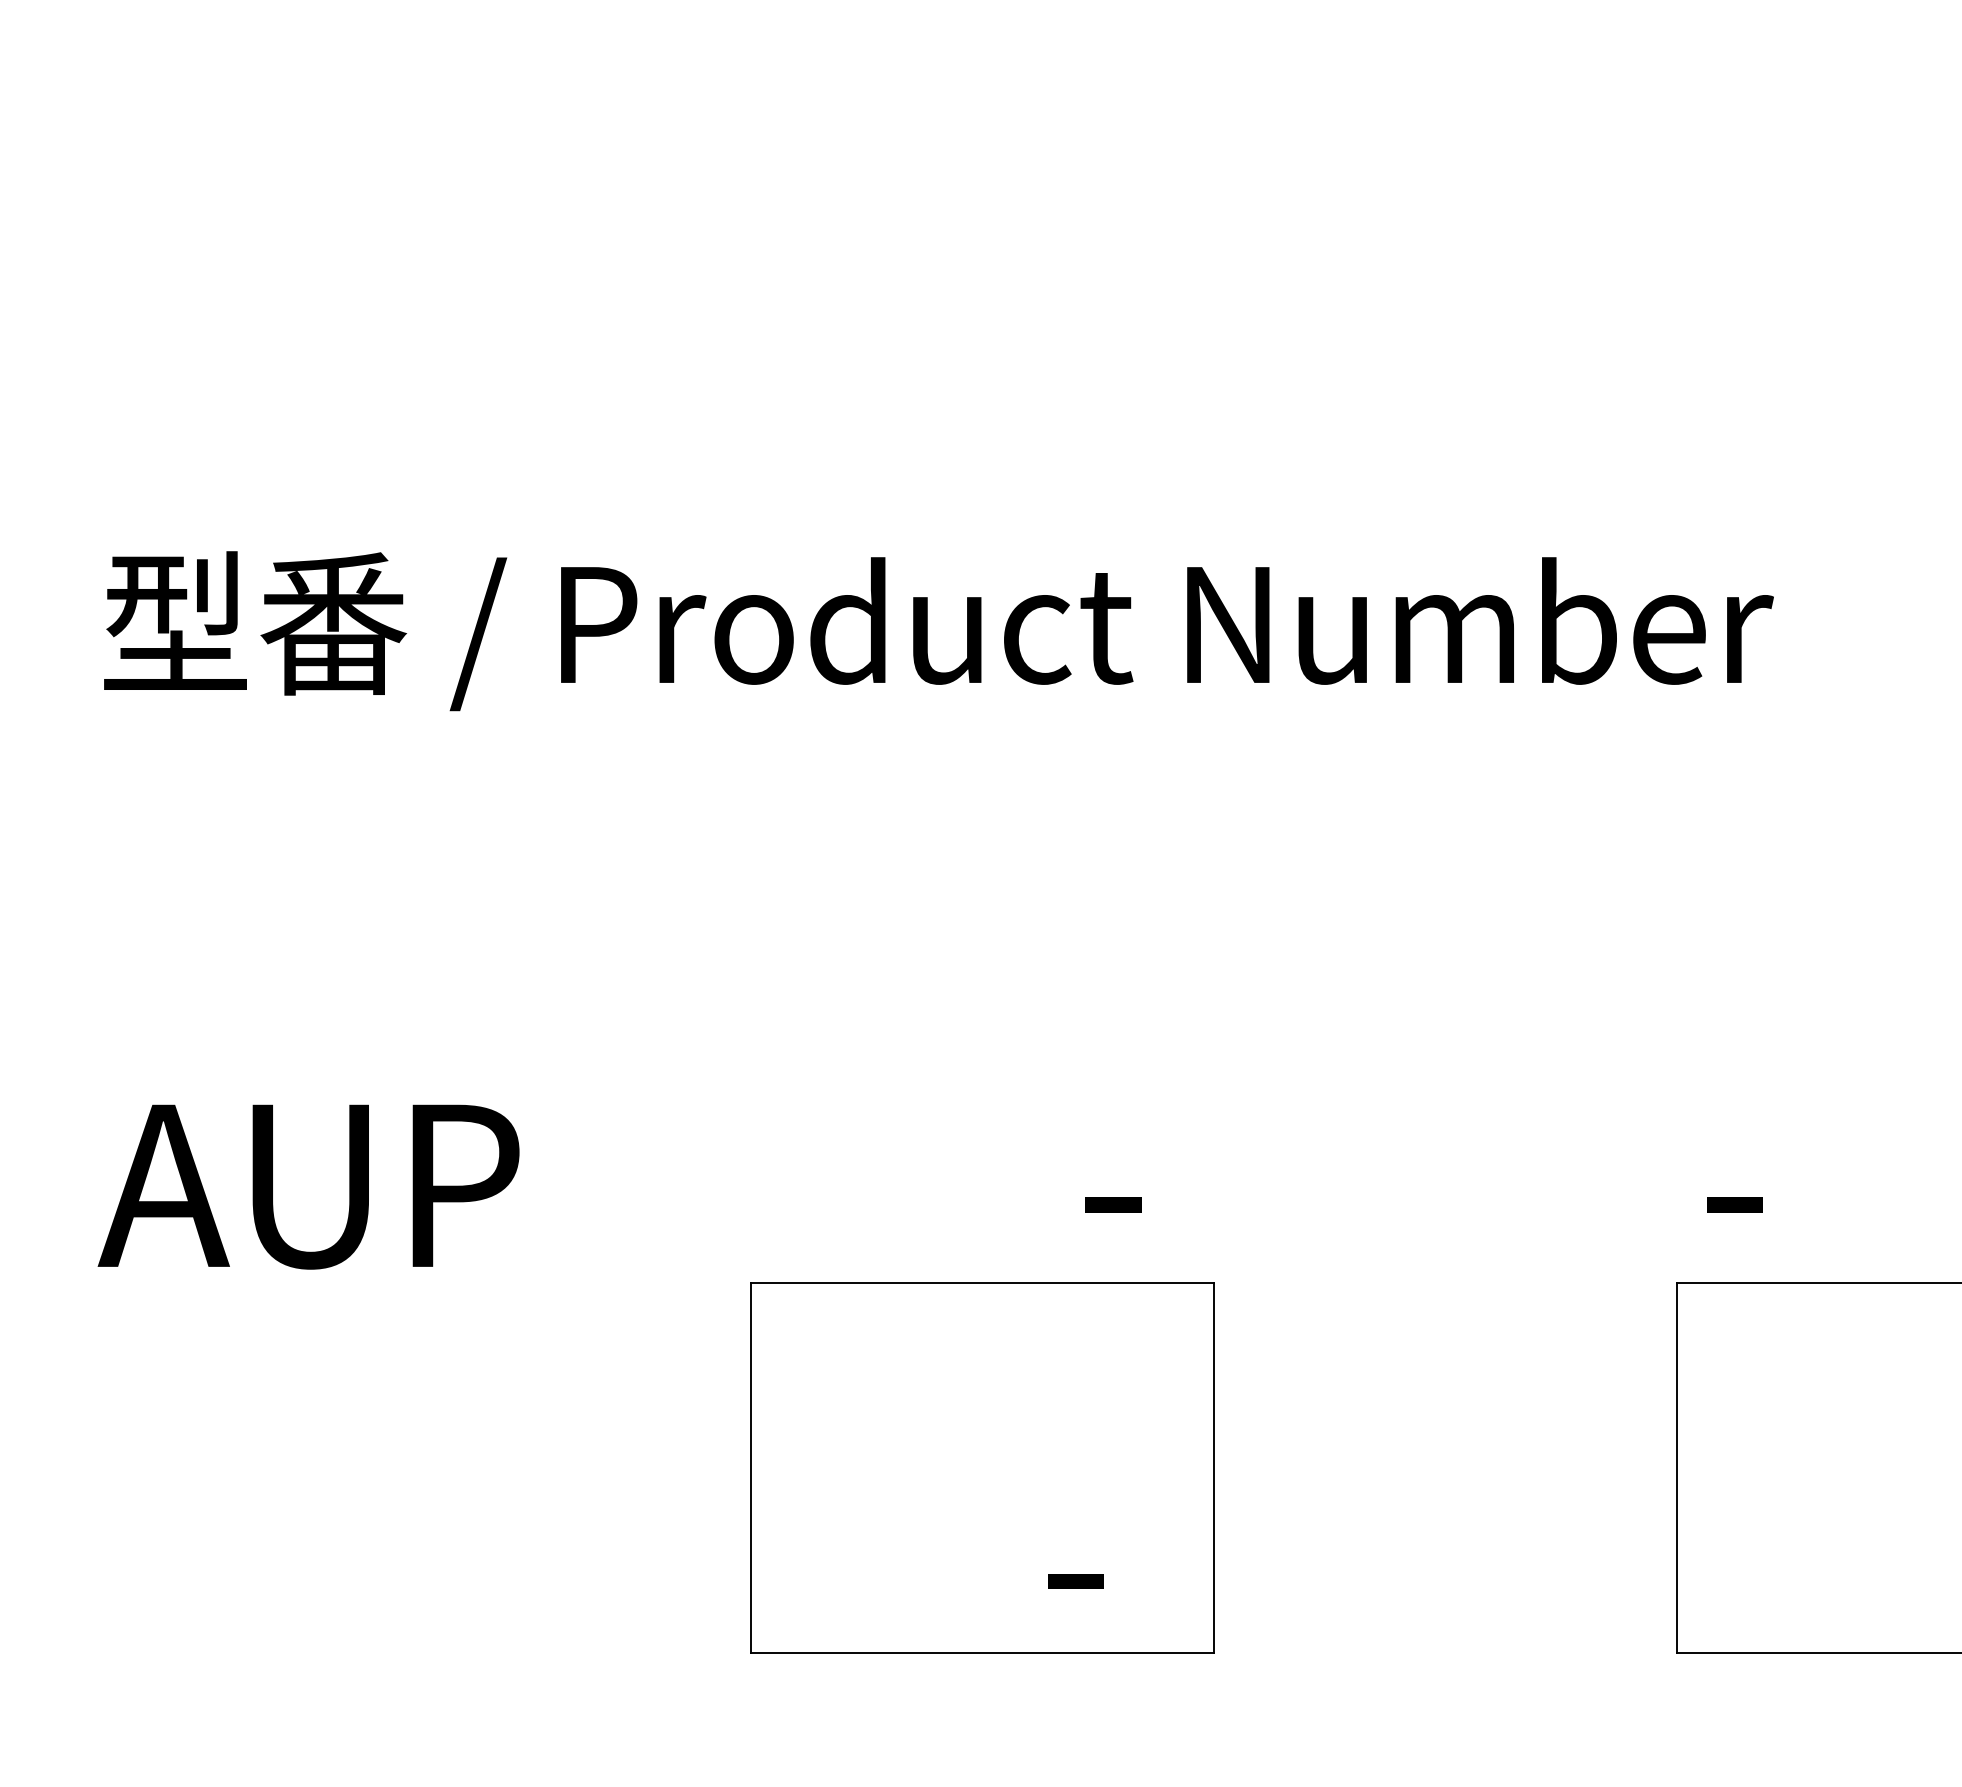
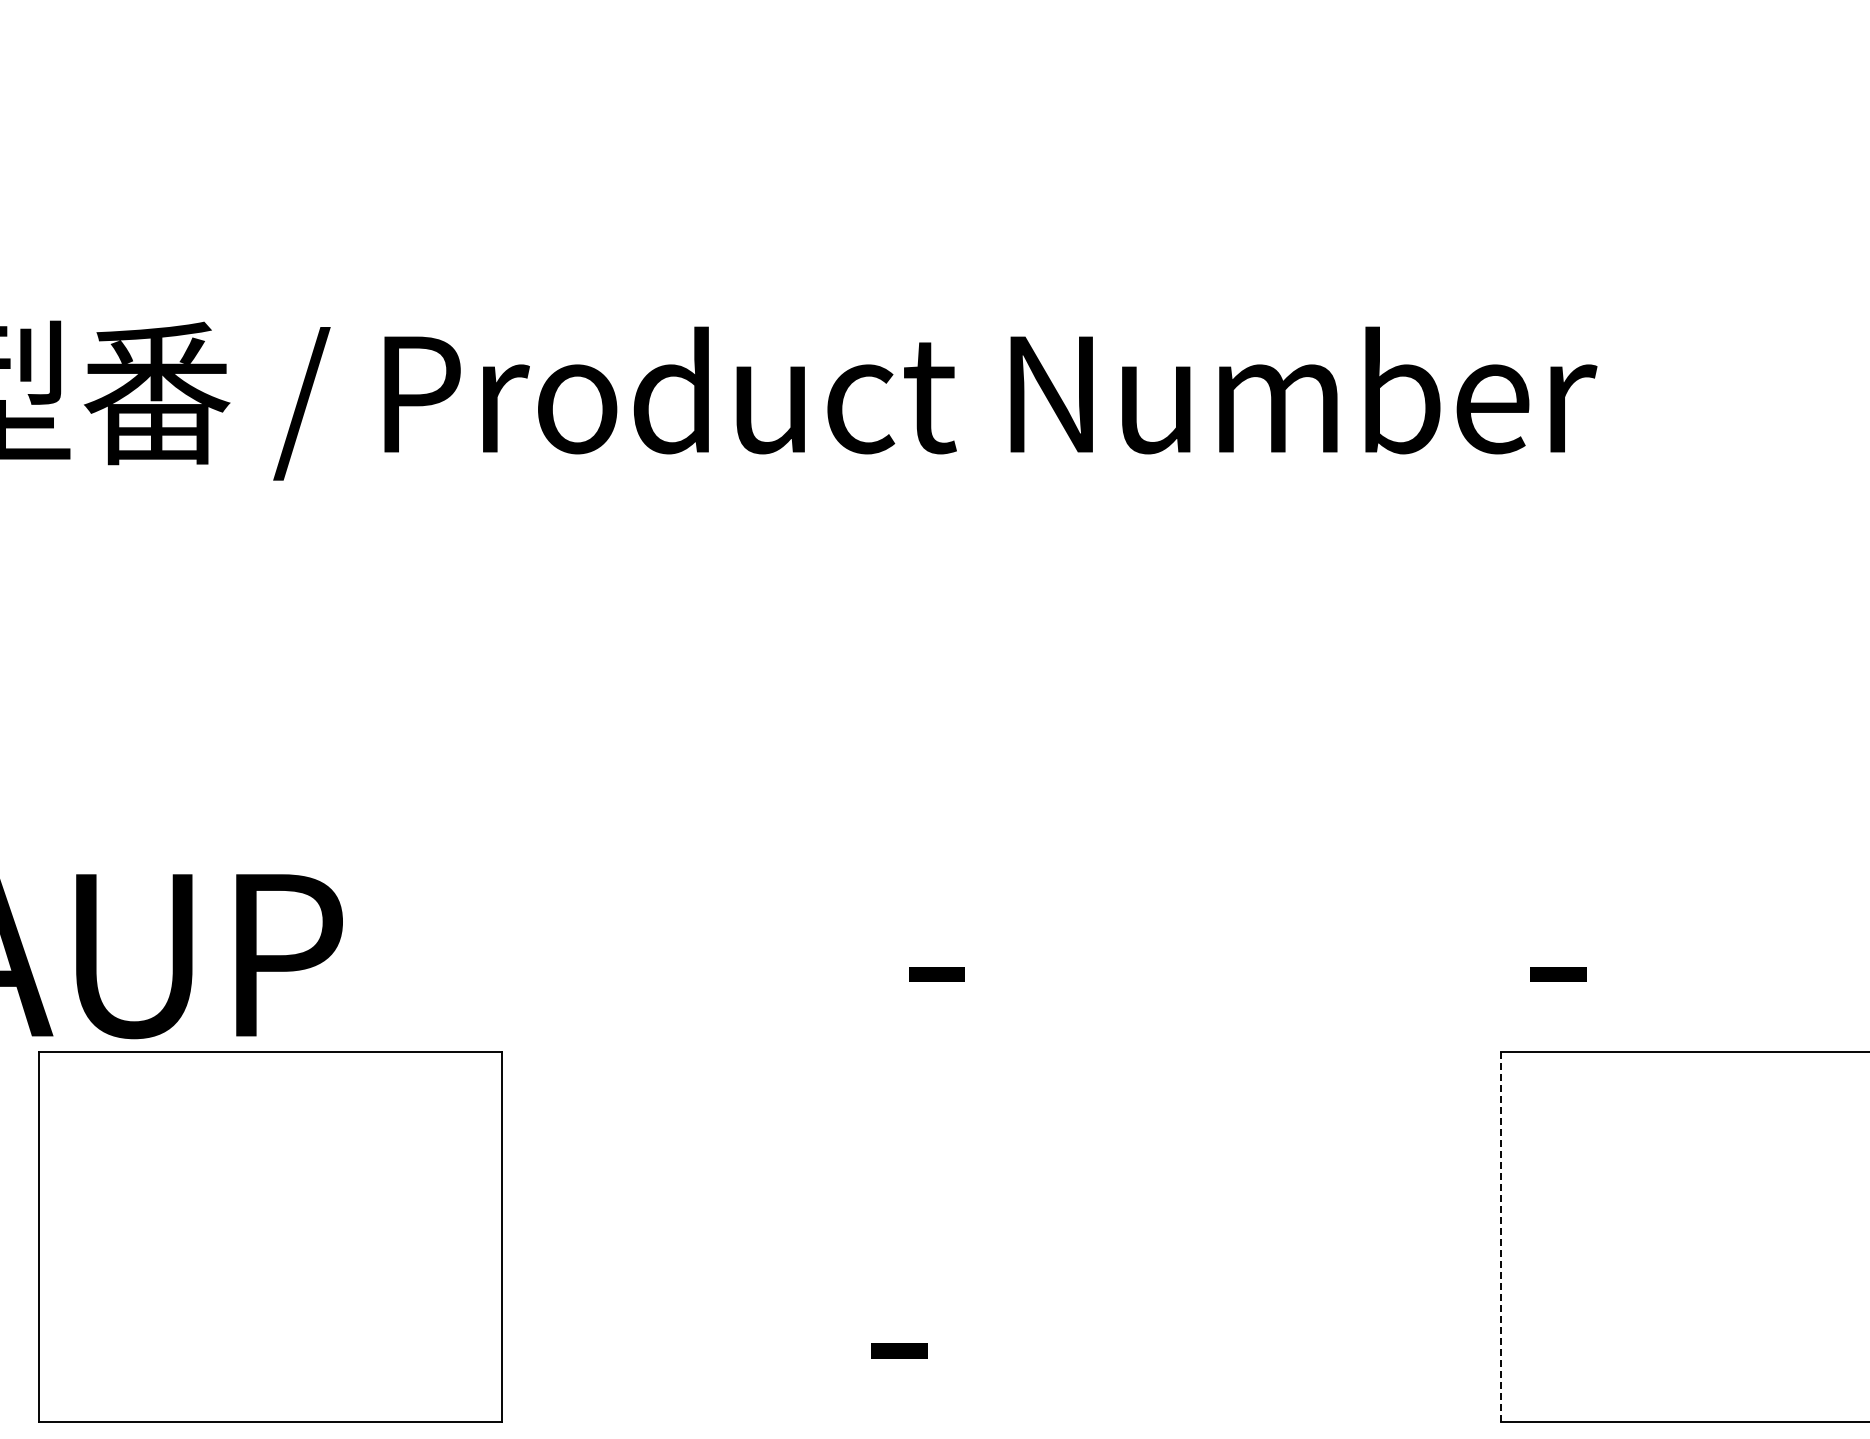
part: (982, 1467) -> (269, 1236), moved
line: (1677, 1467) -> (1500, 1236), solid -> dashed

